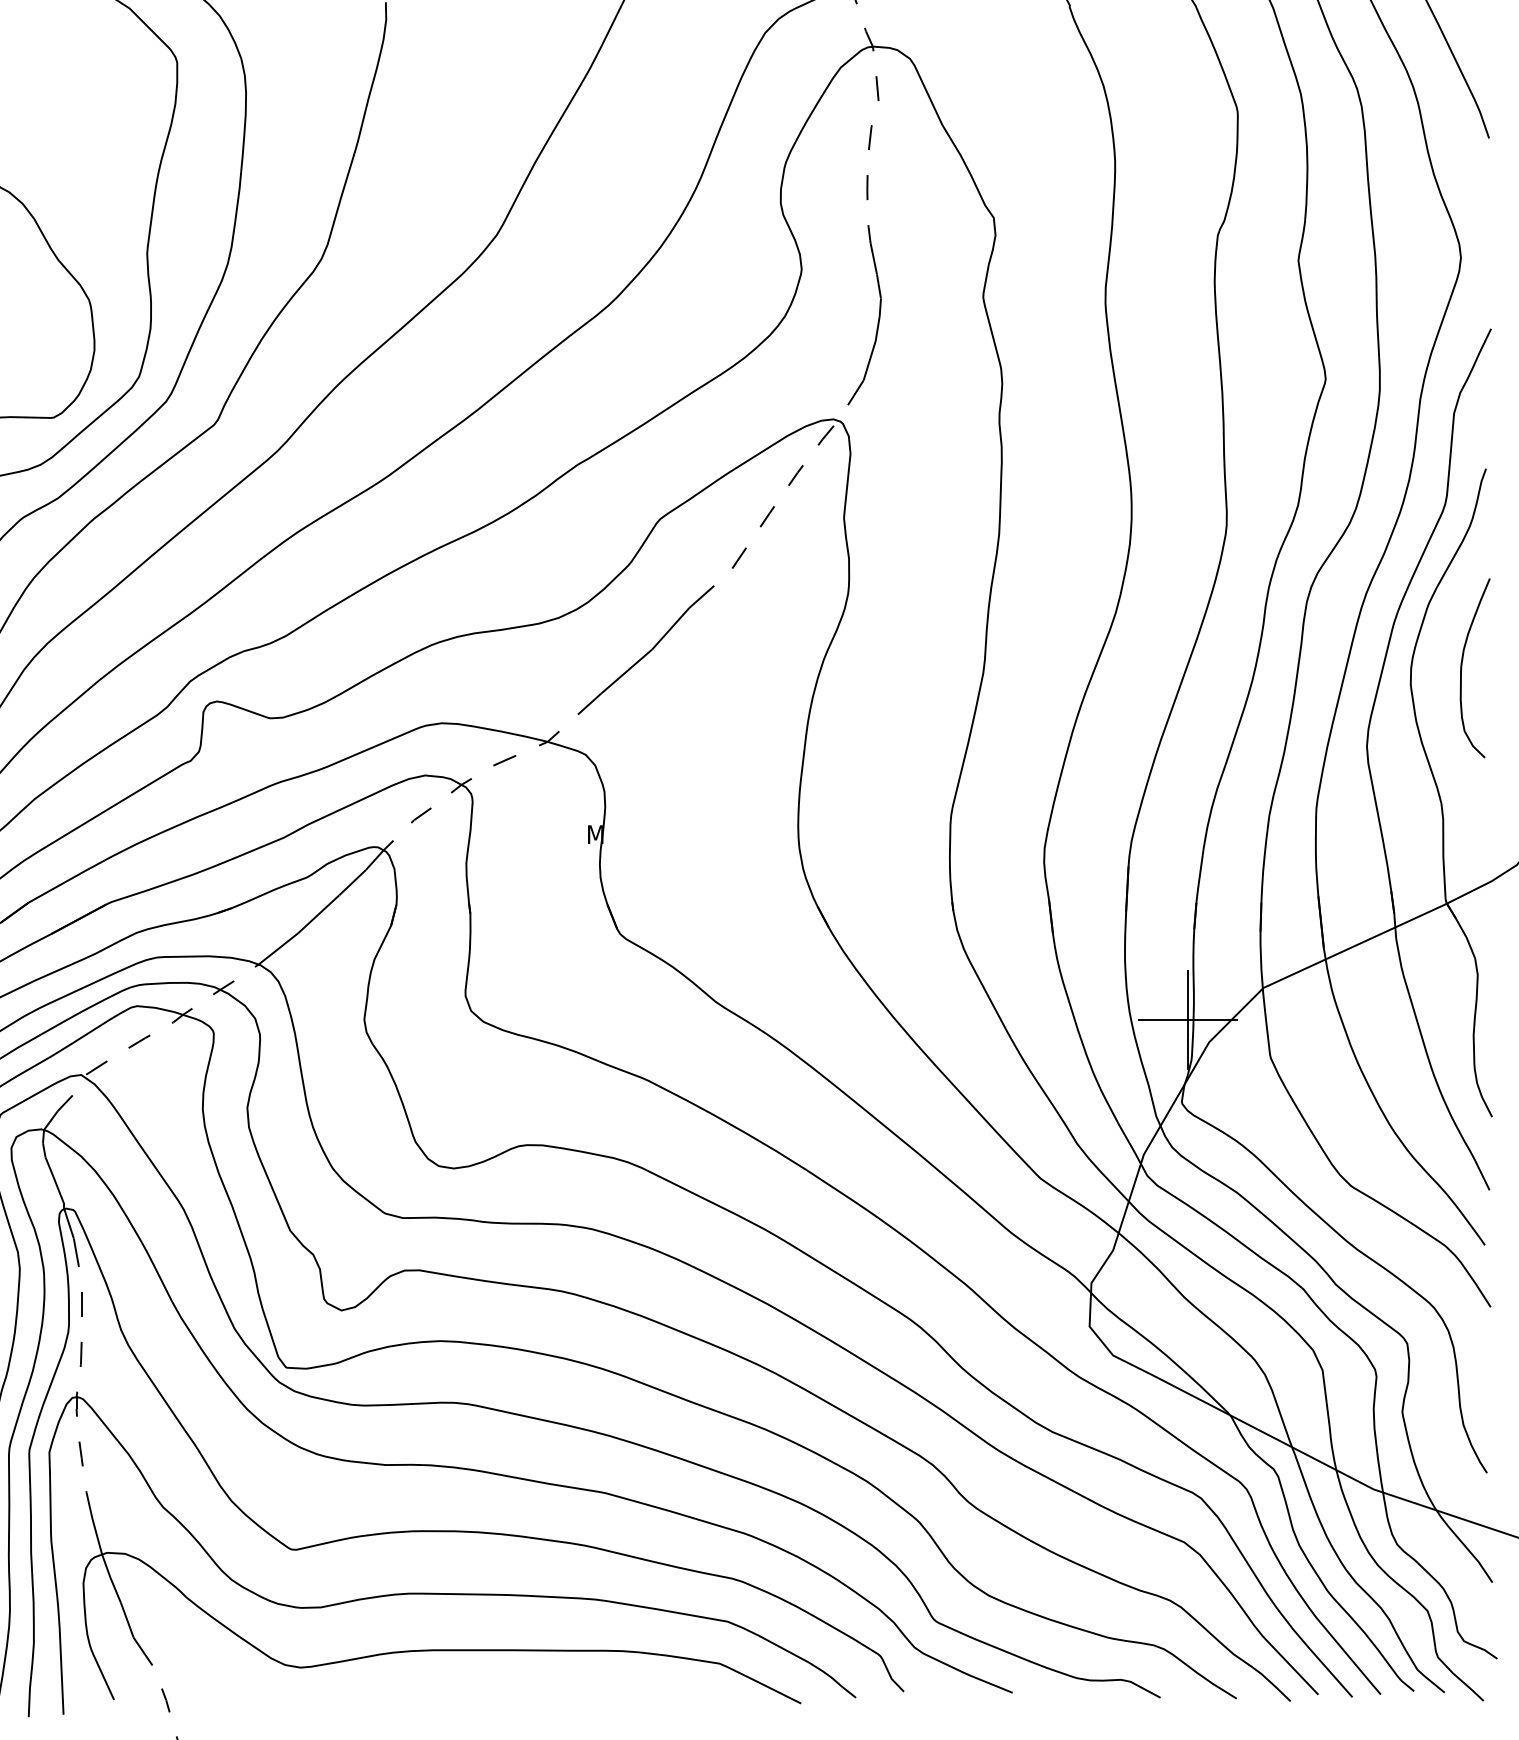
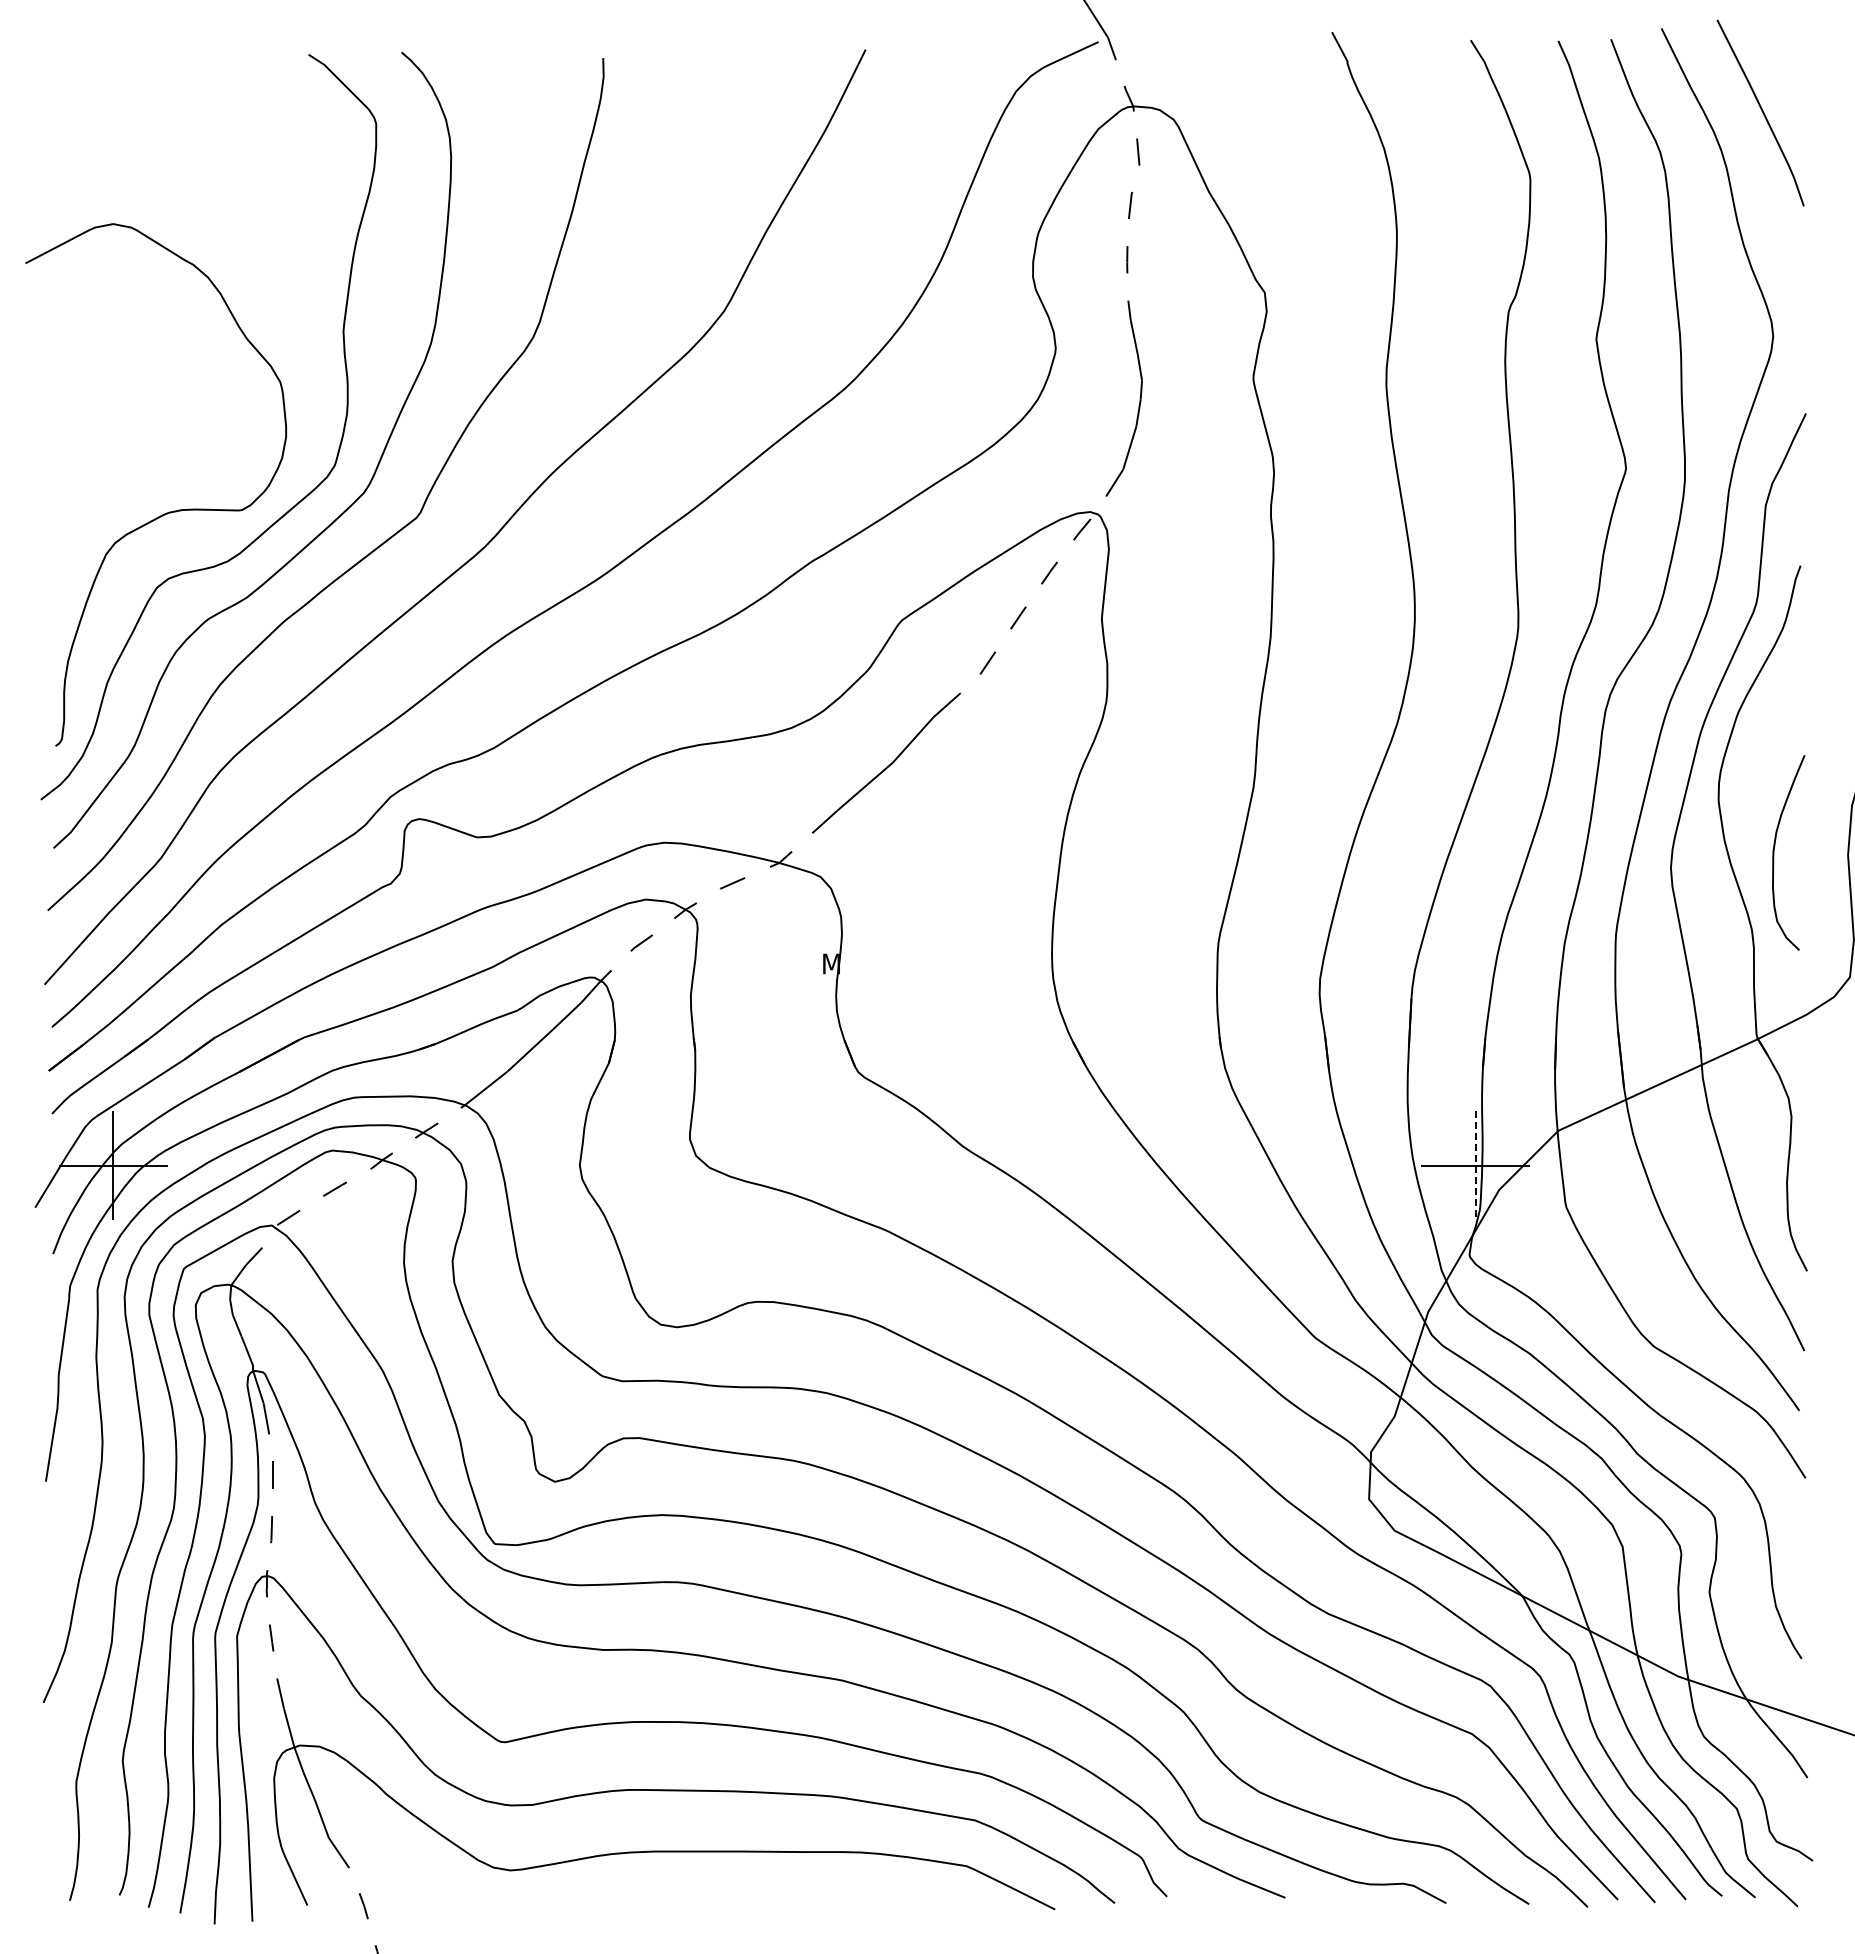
curve: (1462, 667) -> (1774, 852), moved
line: (1187, 1019) -> (1475, 1165), solid -> dashed

